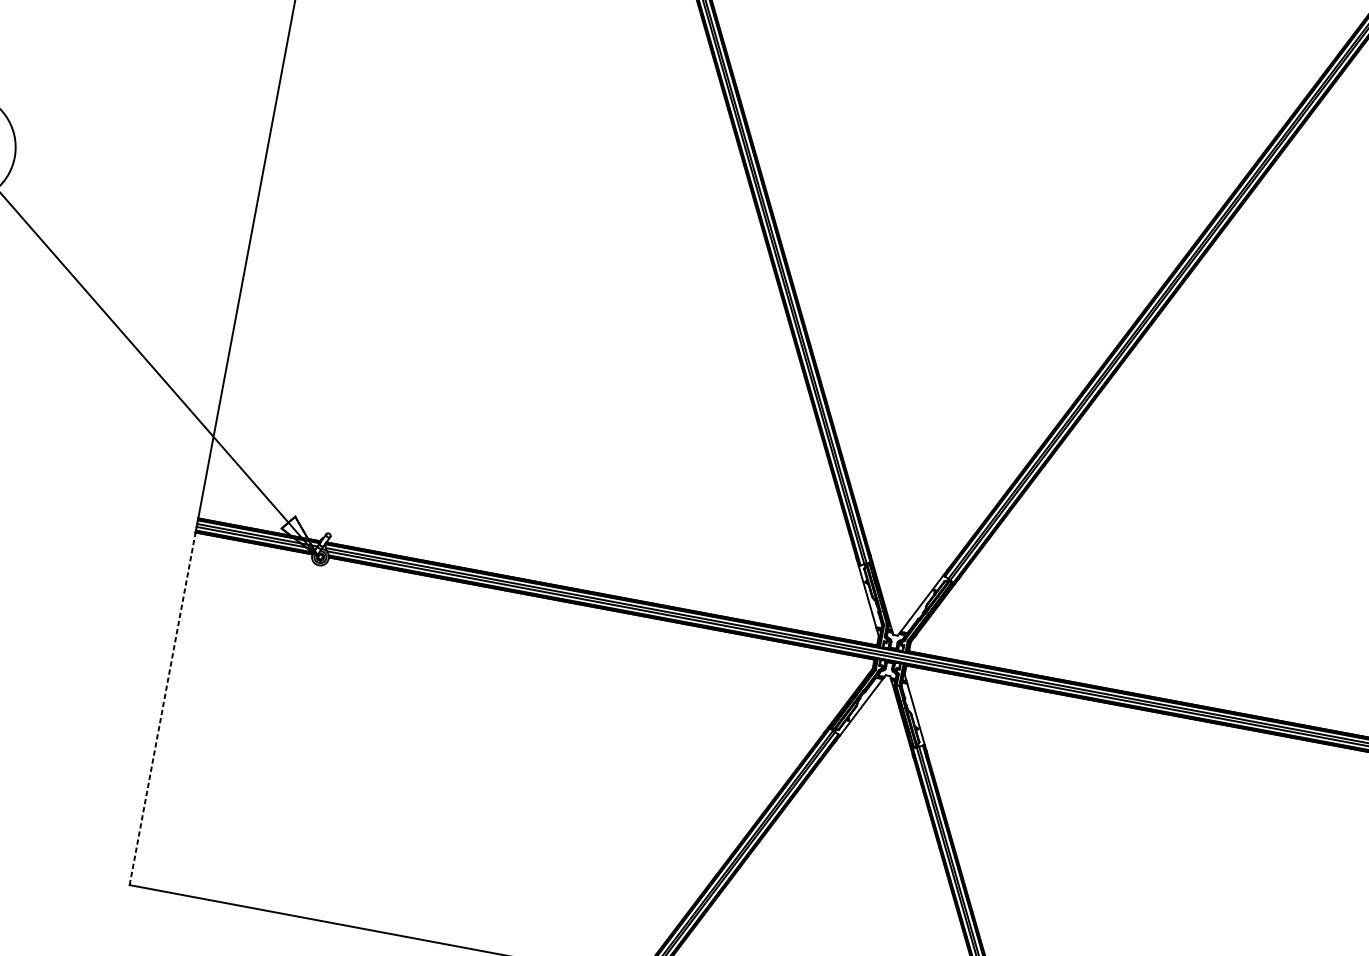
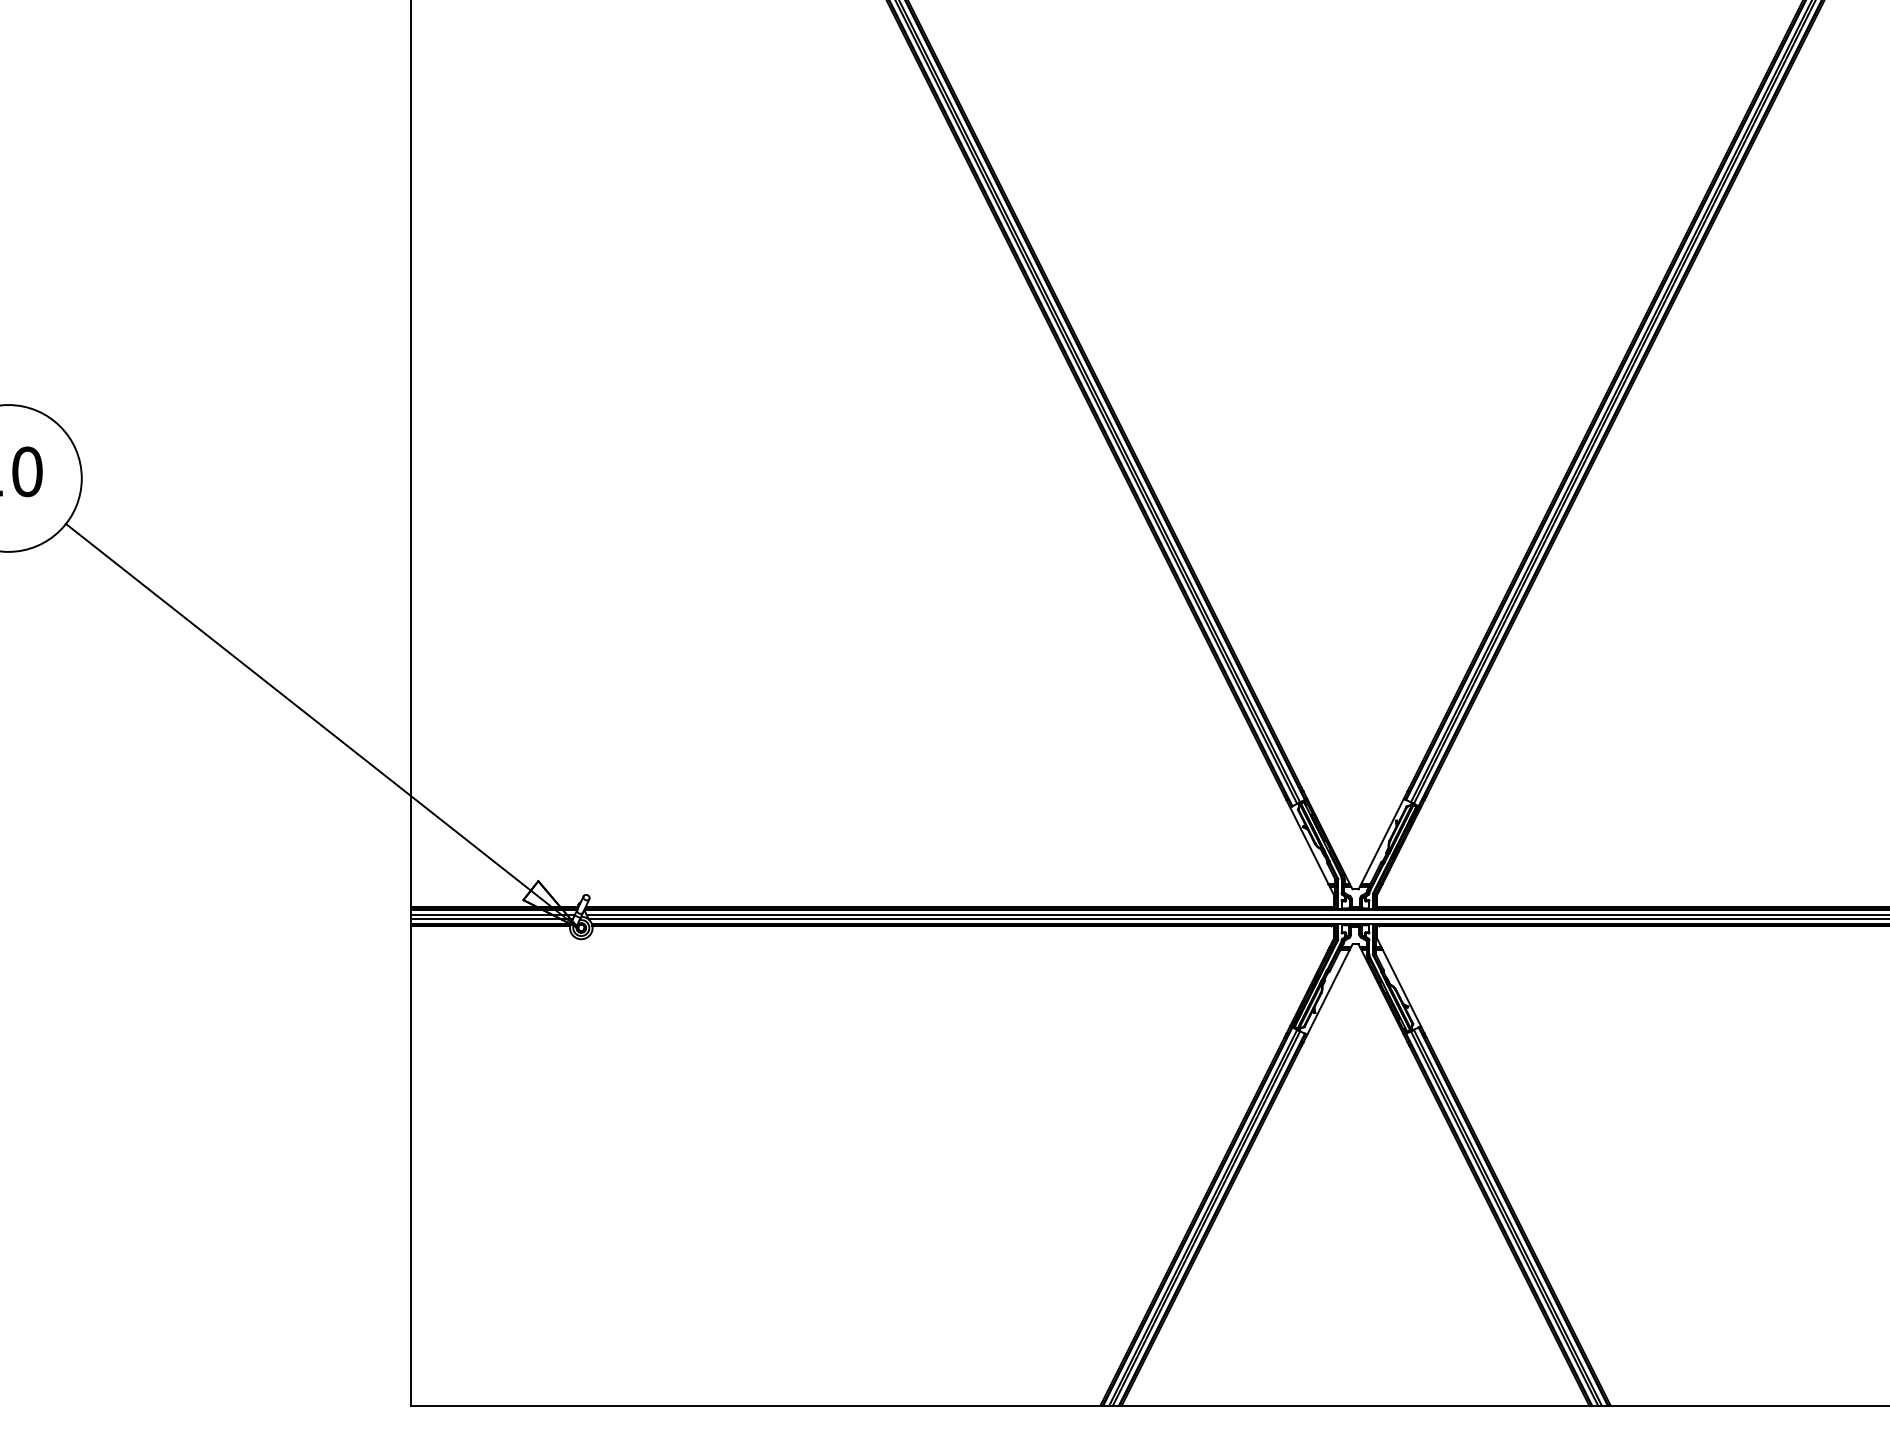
line: (162, 708) -> (411, 1165), dashed -> solid

